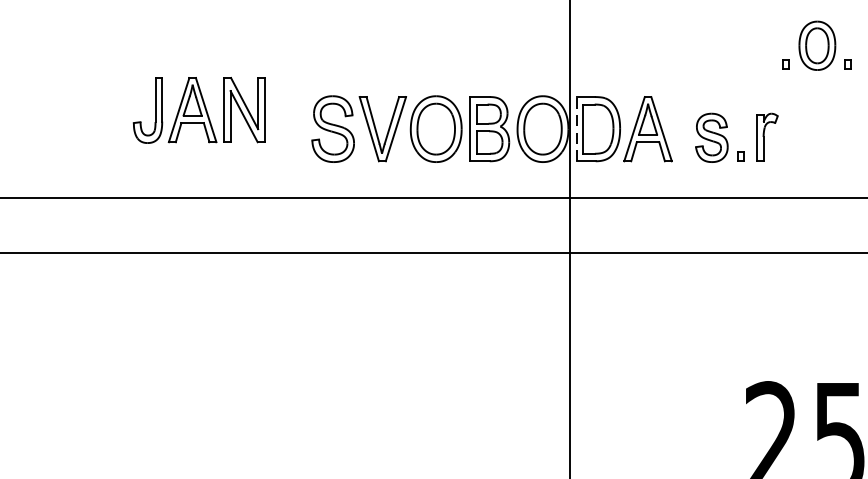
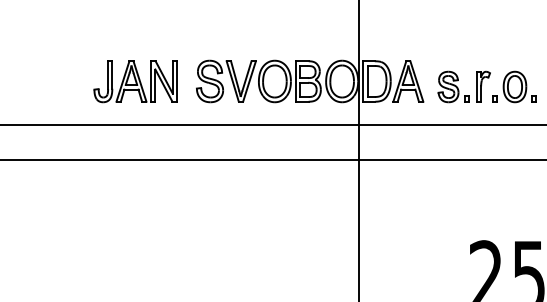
part: (816, 45) -> (514, 86), moved
part: (199, 110) -> (135, 81), moved
line: (576, 129) -> (363, 81), dashed -> solid

